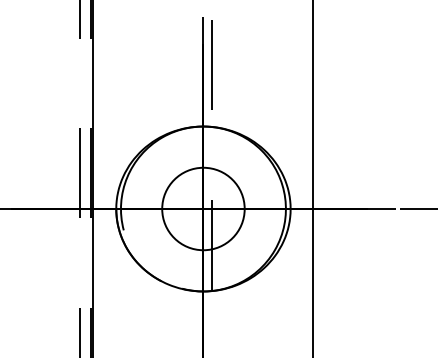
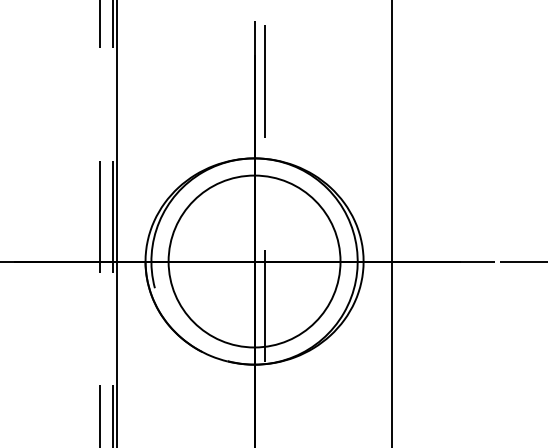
circle: (203, 208) -> (254, 260), size x1.67

